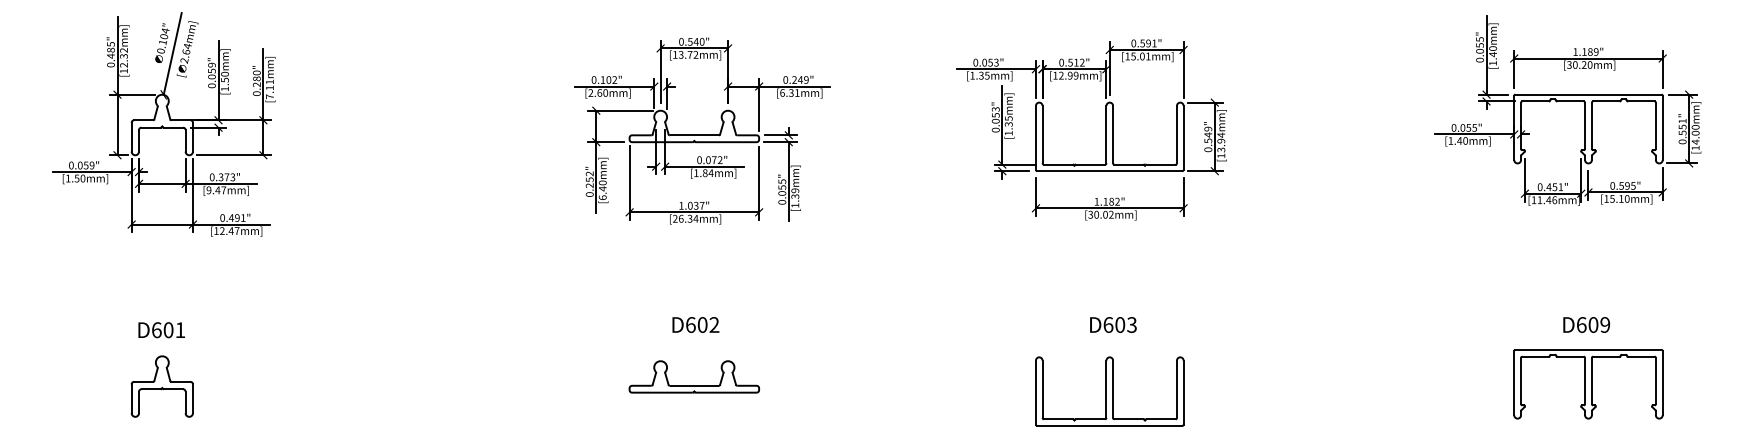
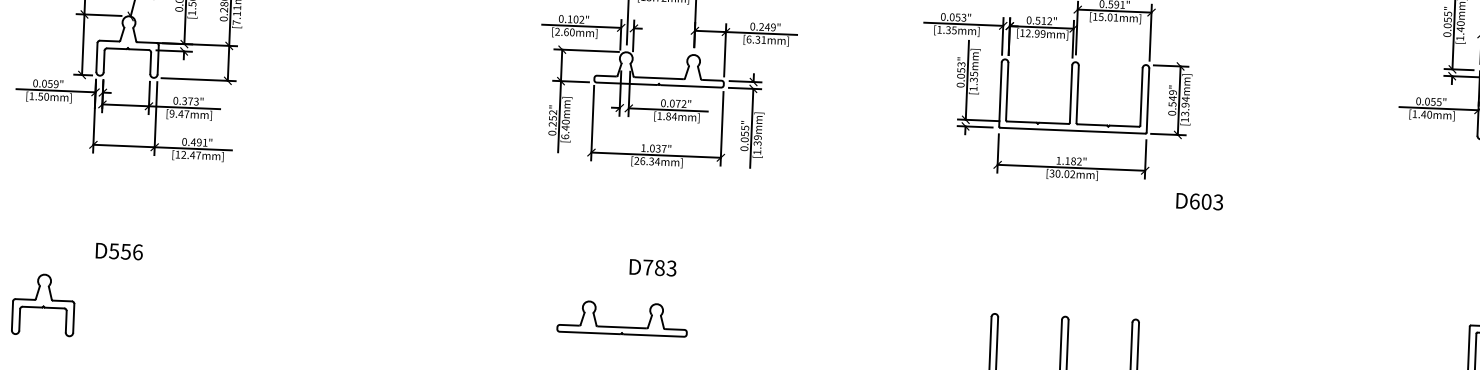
text: (702, 324) -> (659, 267), D602 -> D783
text: (1113, 324) -> (1199, 201), moved
text: (168, 330) -> (125, 252), D601 -> D556
part: (693, 385) -> (621, 327), moved
part: (161, 386) -> (42, 304), moved

